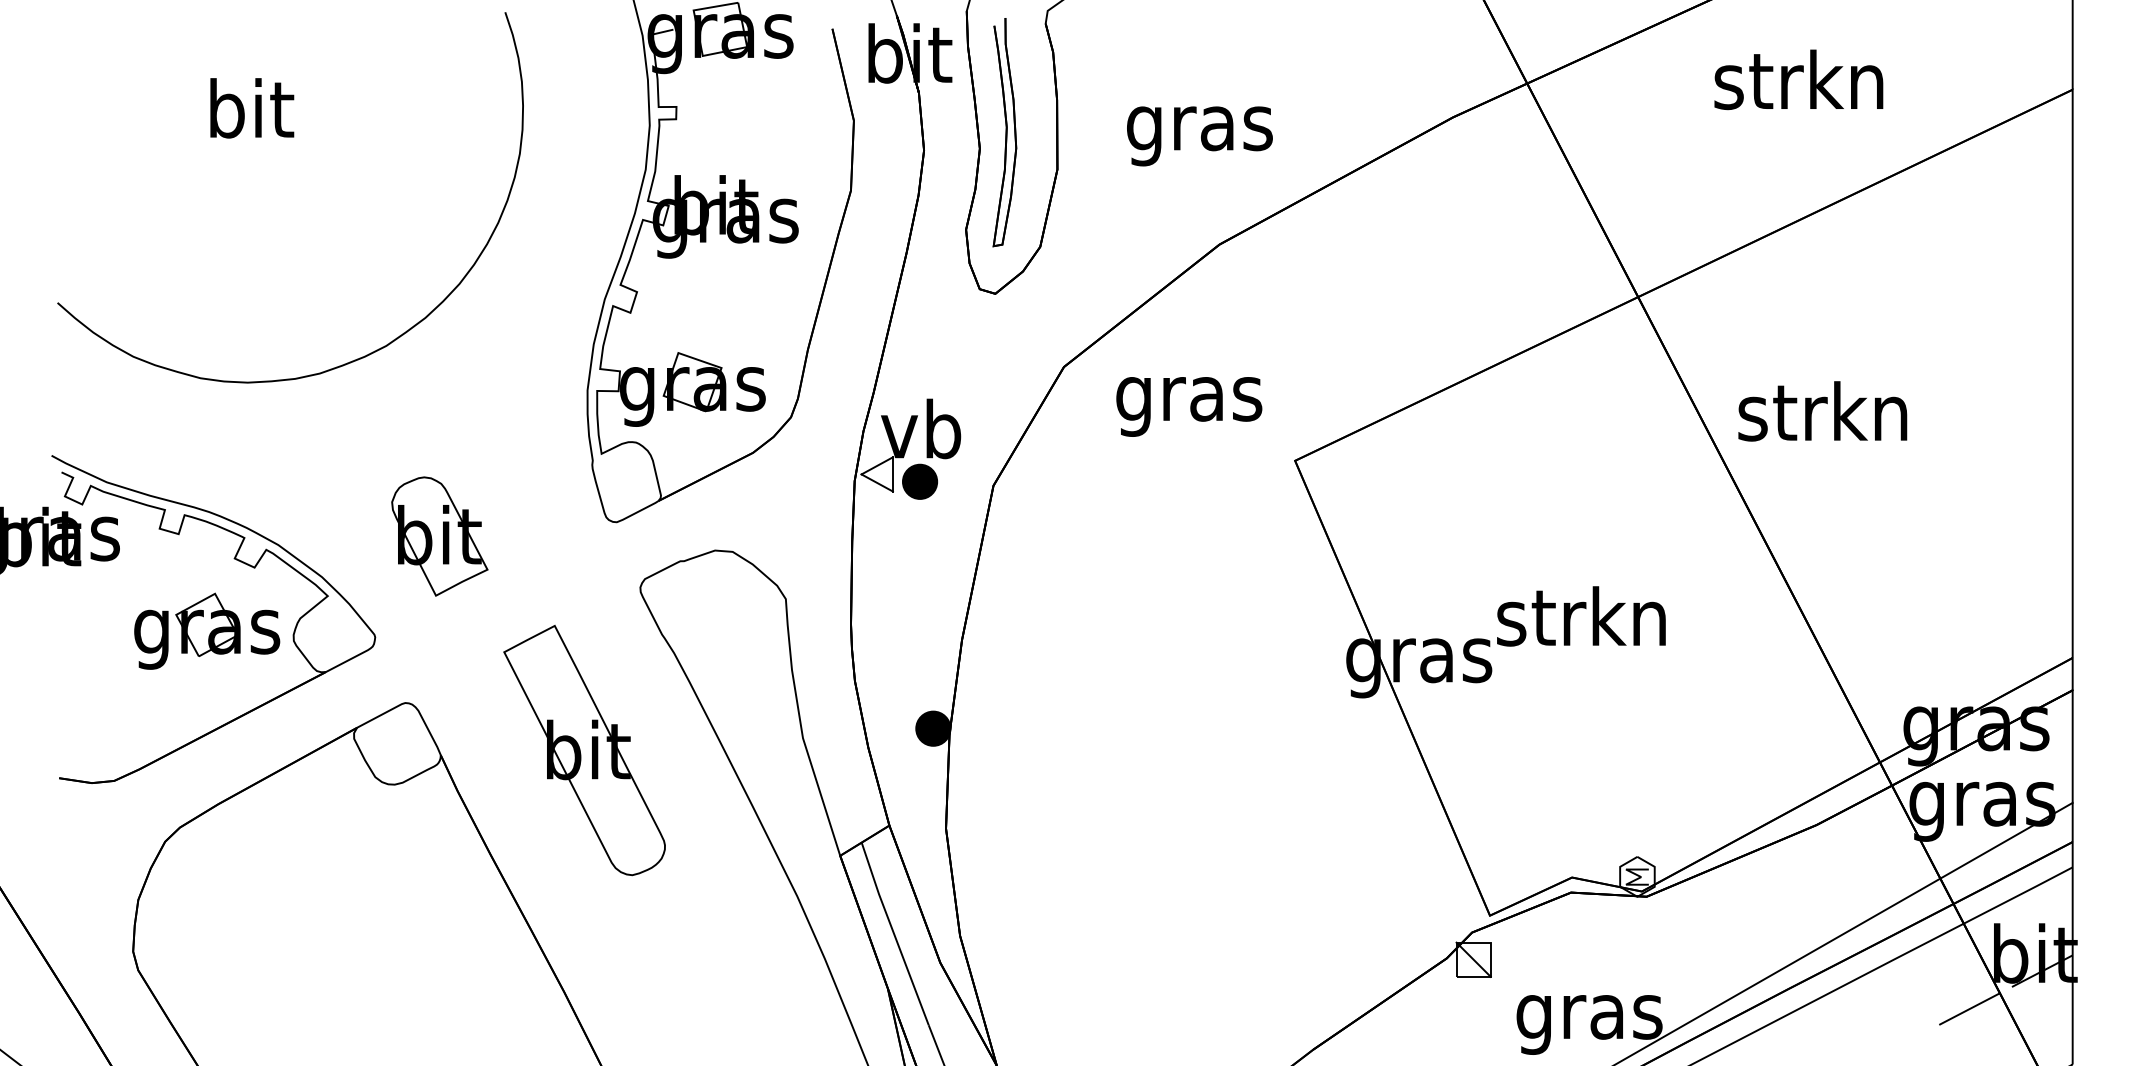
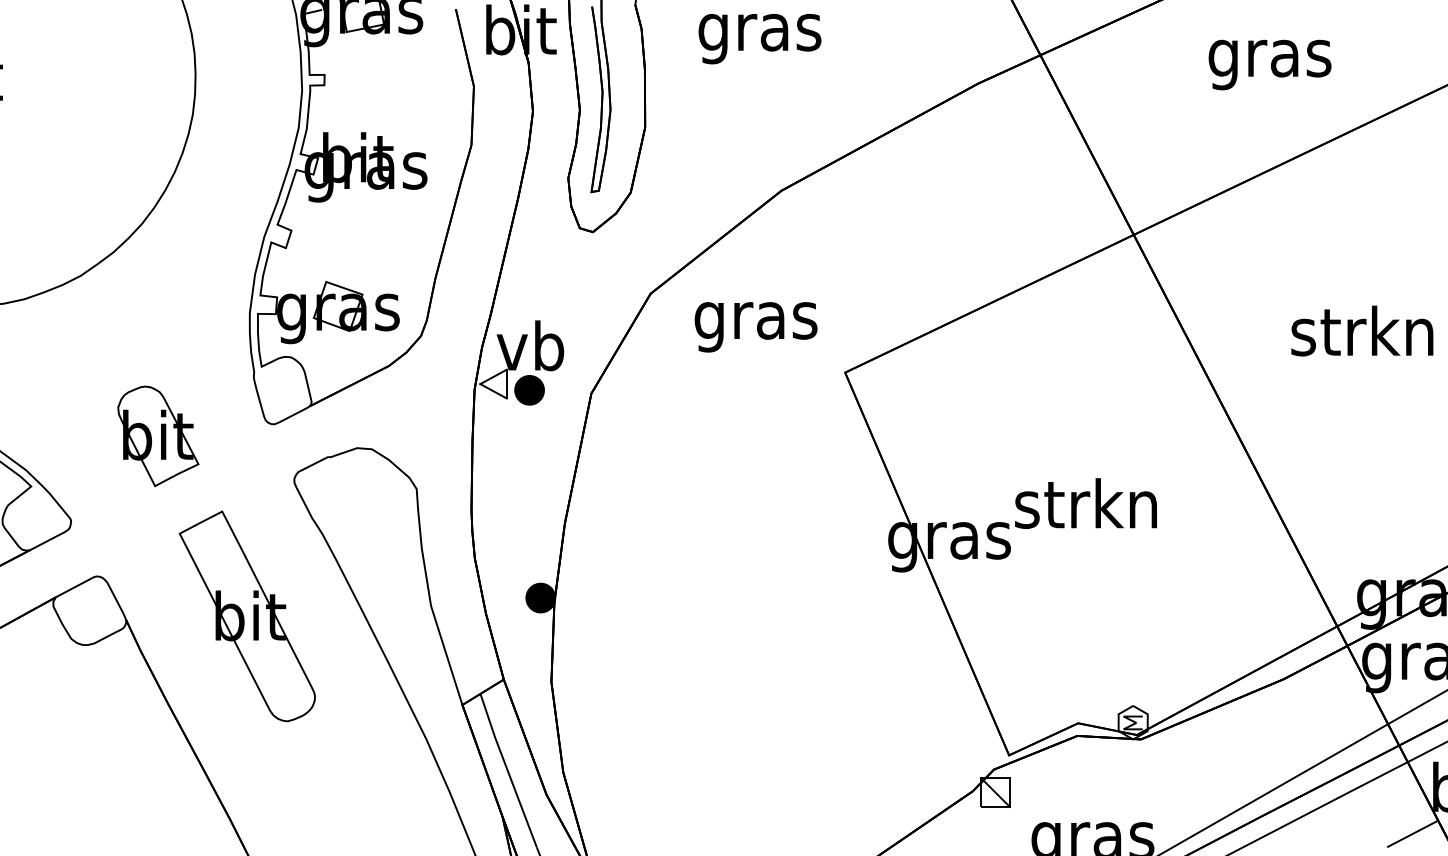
text: (1798, 87) -> (1268, 58), strkn -> gras
text: (1199, 136) -> (759, 39), moved
text: (1822, 411) -> (1362, 331), moved
part: (439, 536) -> (158, 436), moved

